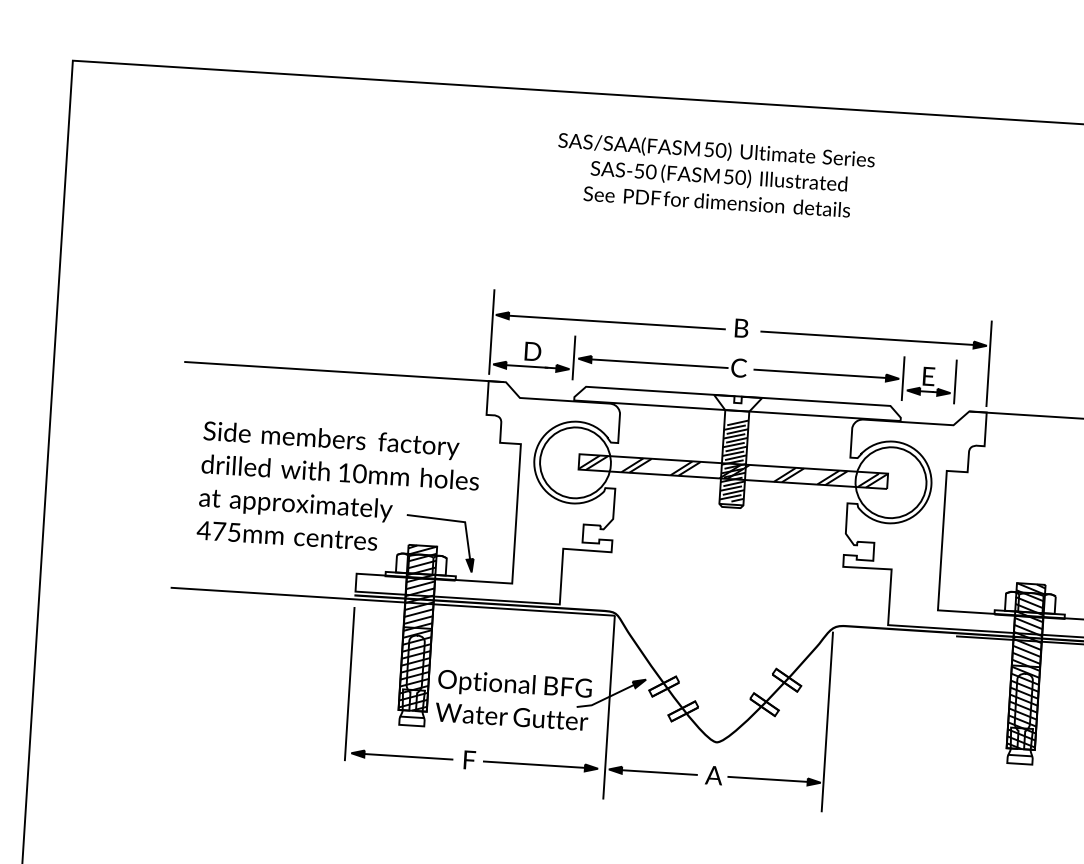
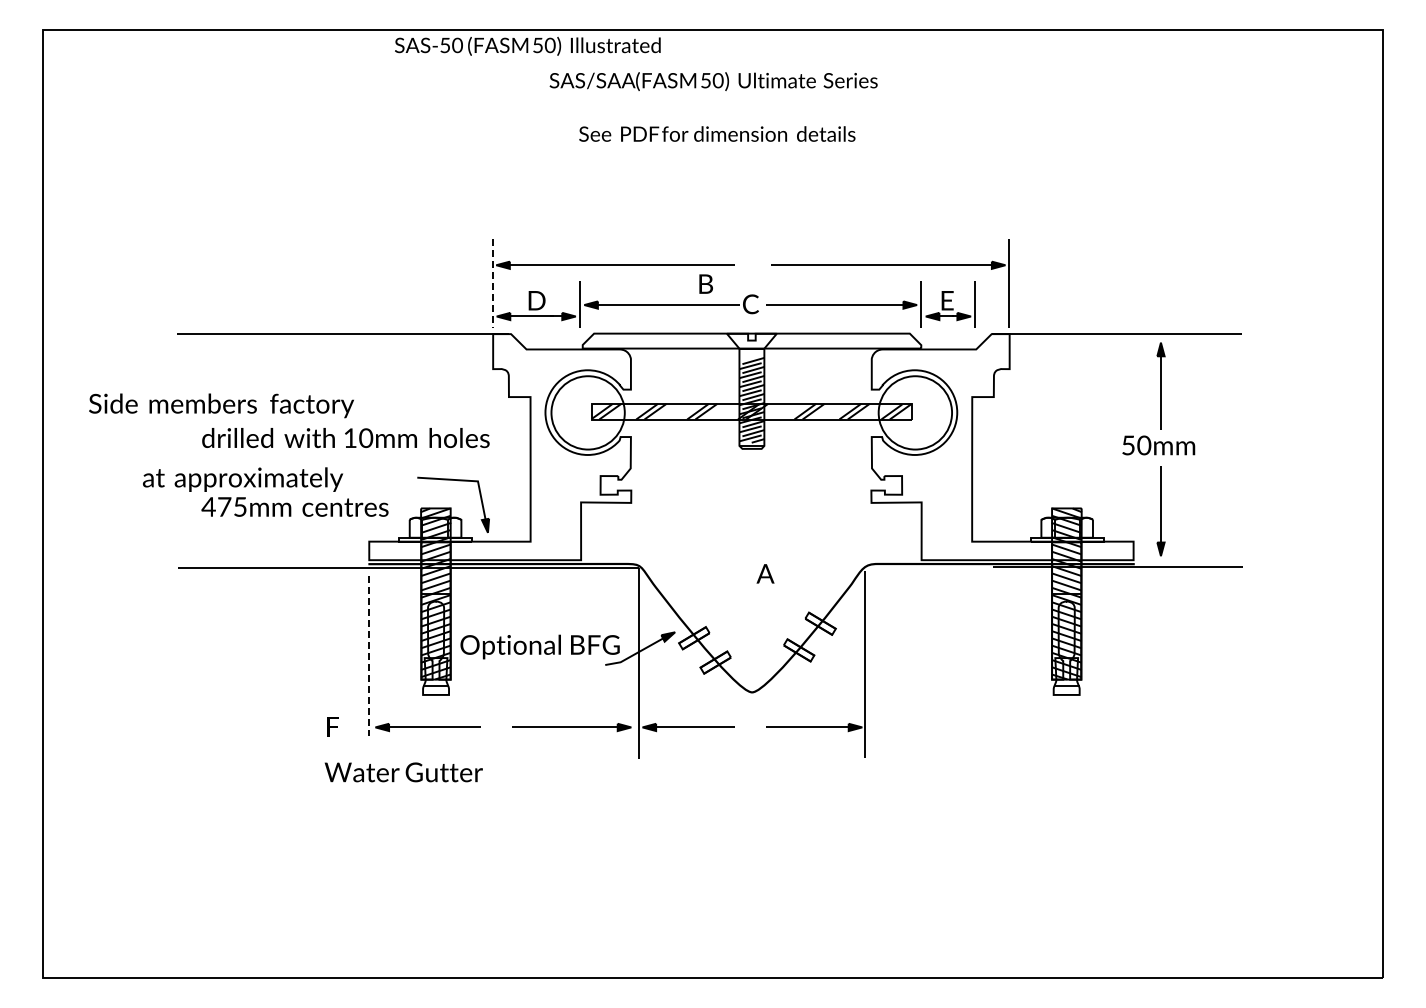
text: (718, 177) -> (527, 46), moved
text: (741, 327) -> (705, 283), moved
line: (492, 332) -> (493, 283), solid -> dashed
text: (331, 440) -> (221, 405), moved
text: (296, 504) -> (243, 479), moved
line: (349, 684) -> (369, 656), solid -> dashed
text: (511, 716) -> (403, 772), moved
text: (469, 759) -> (332, 726), moved
text: (713, 775) -> (765, 573), moved

